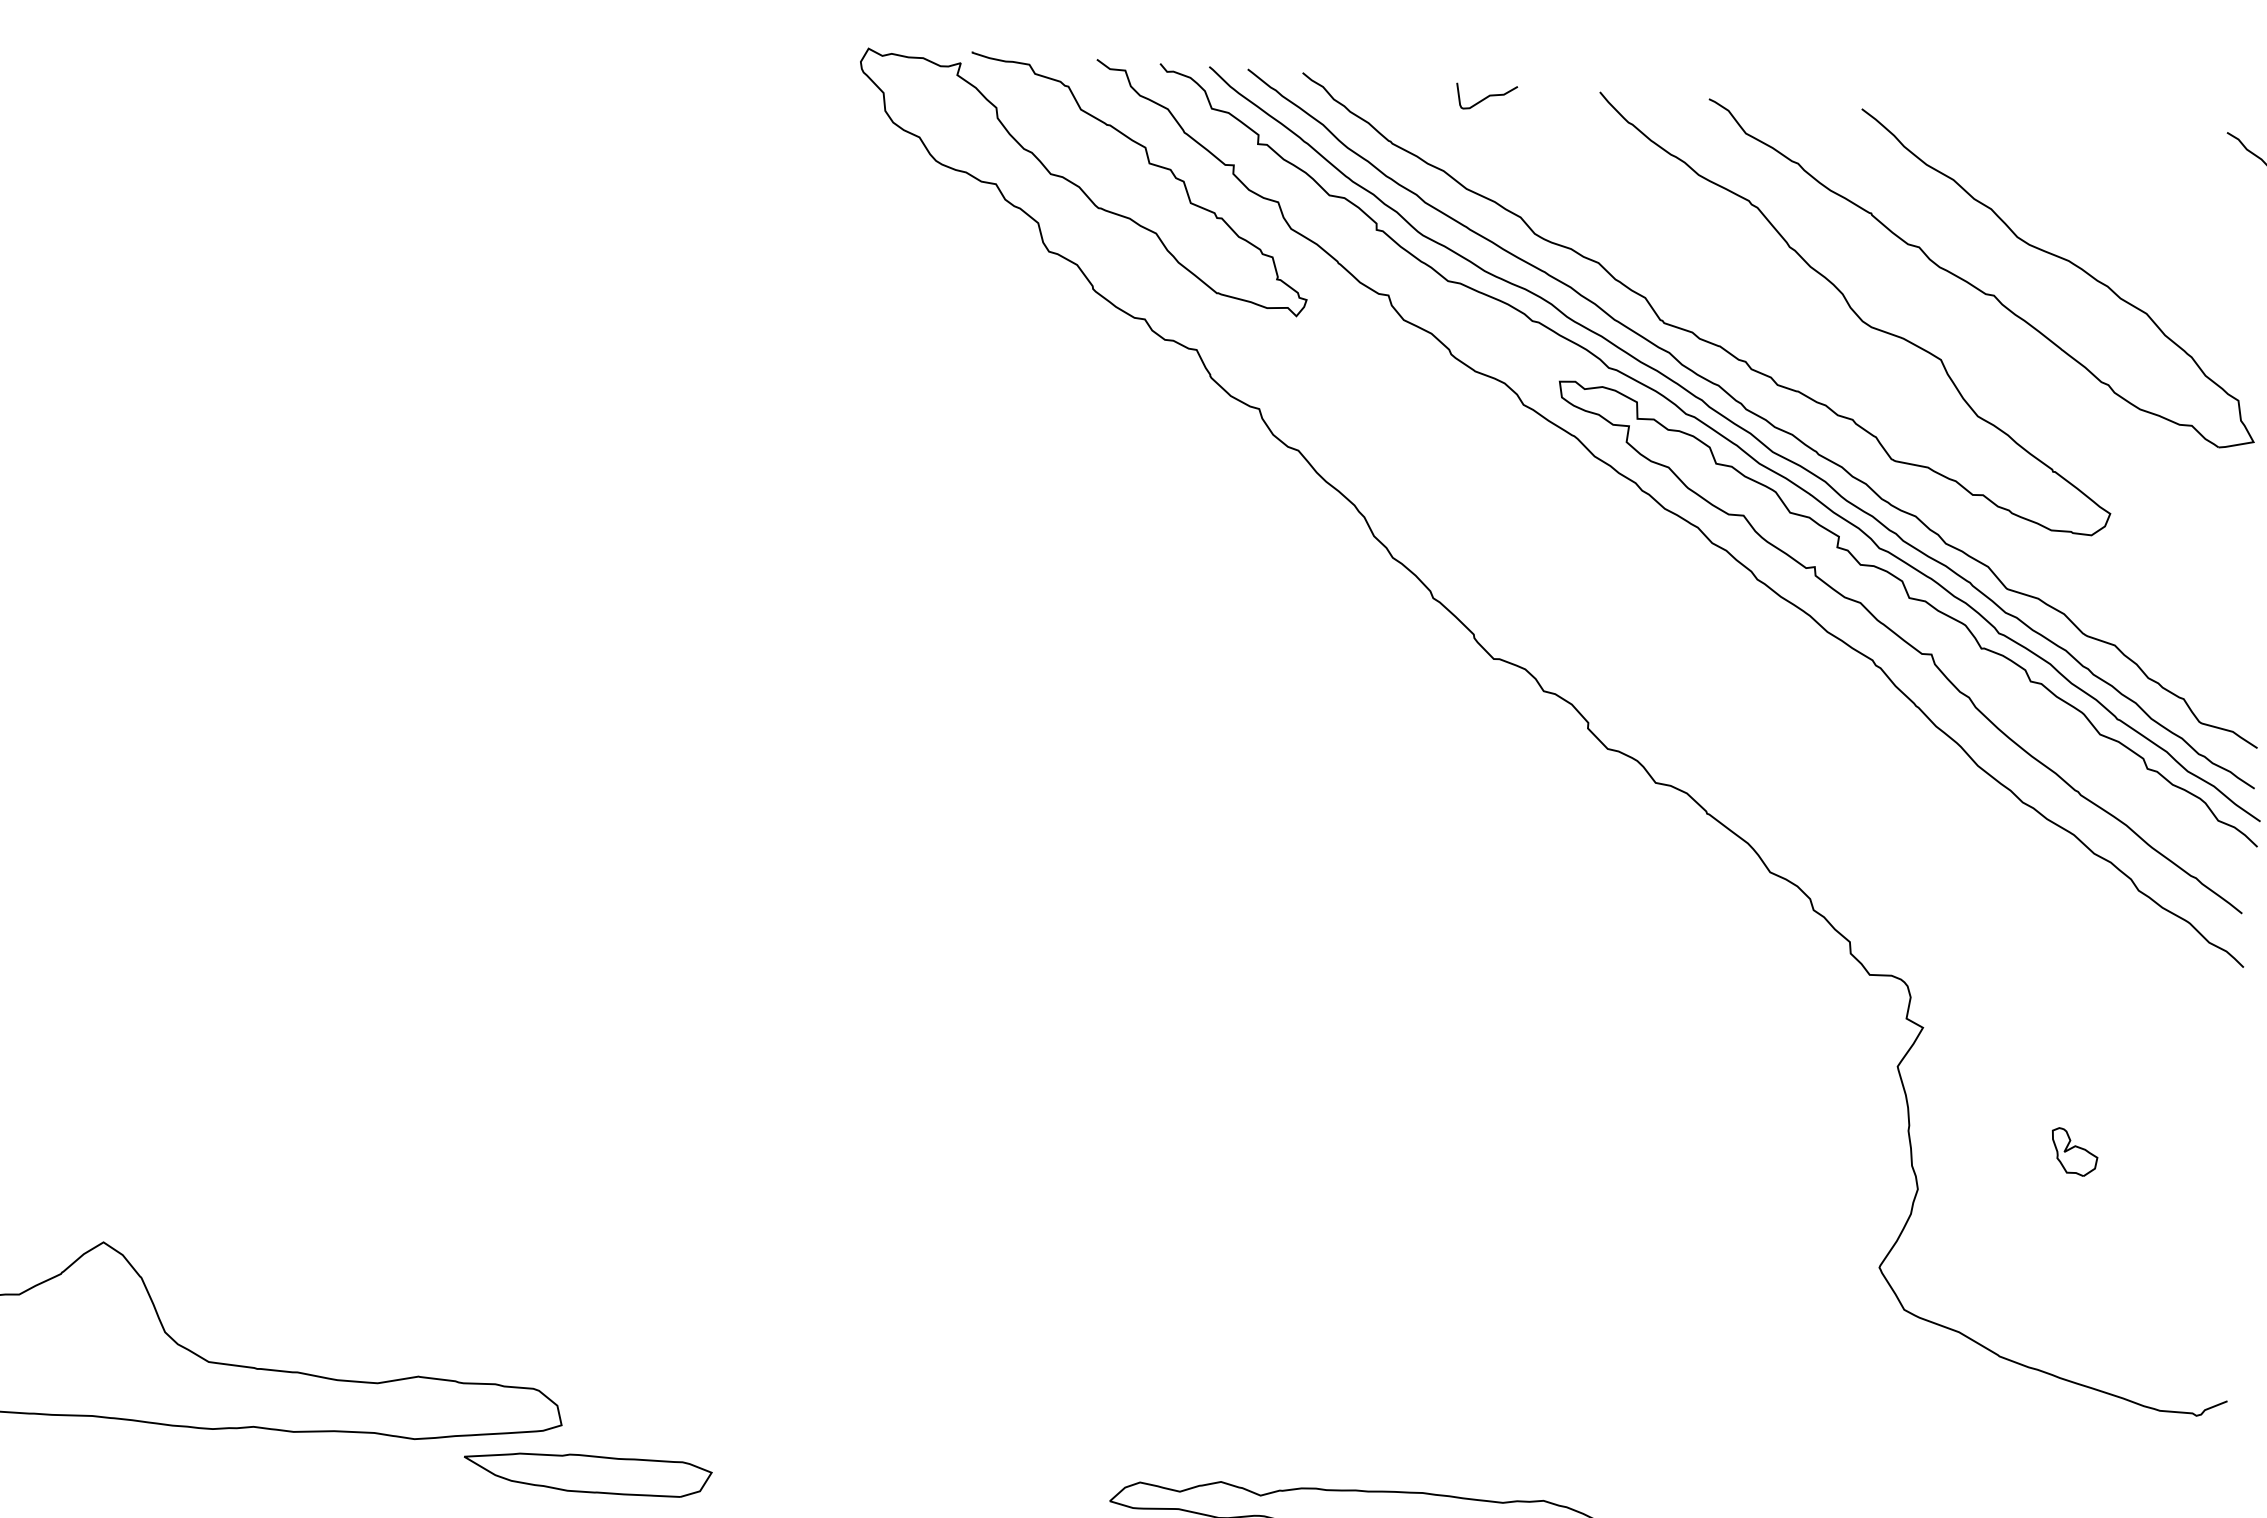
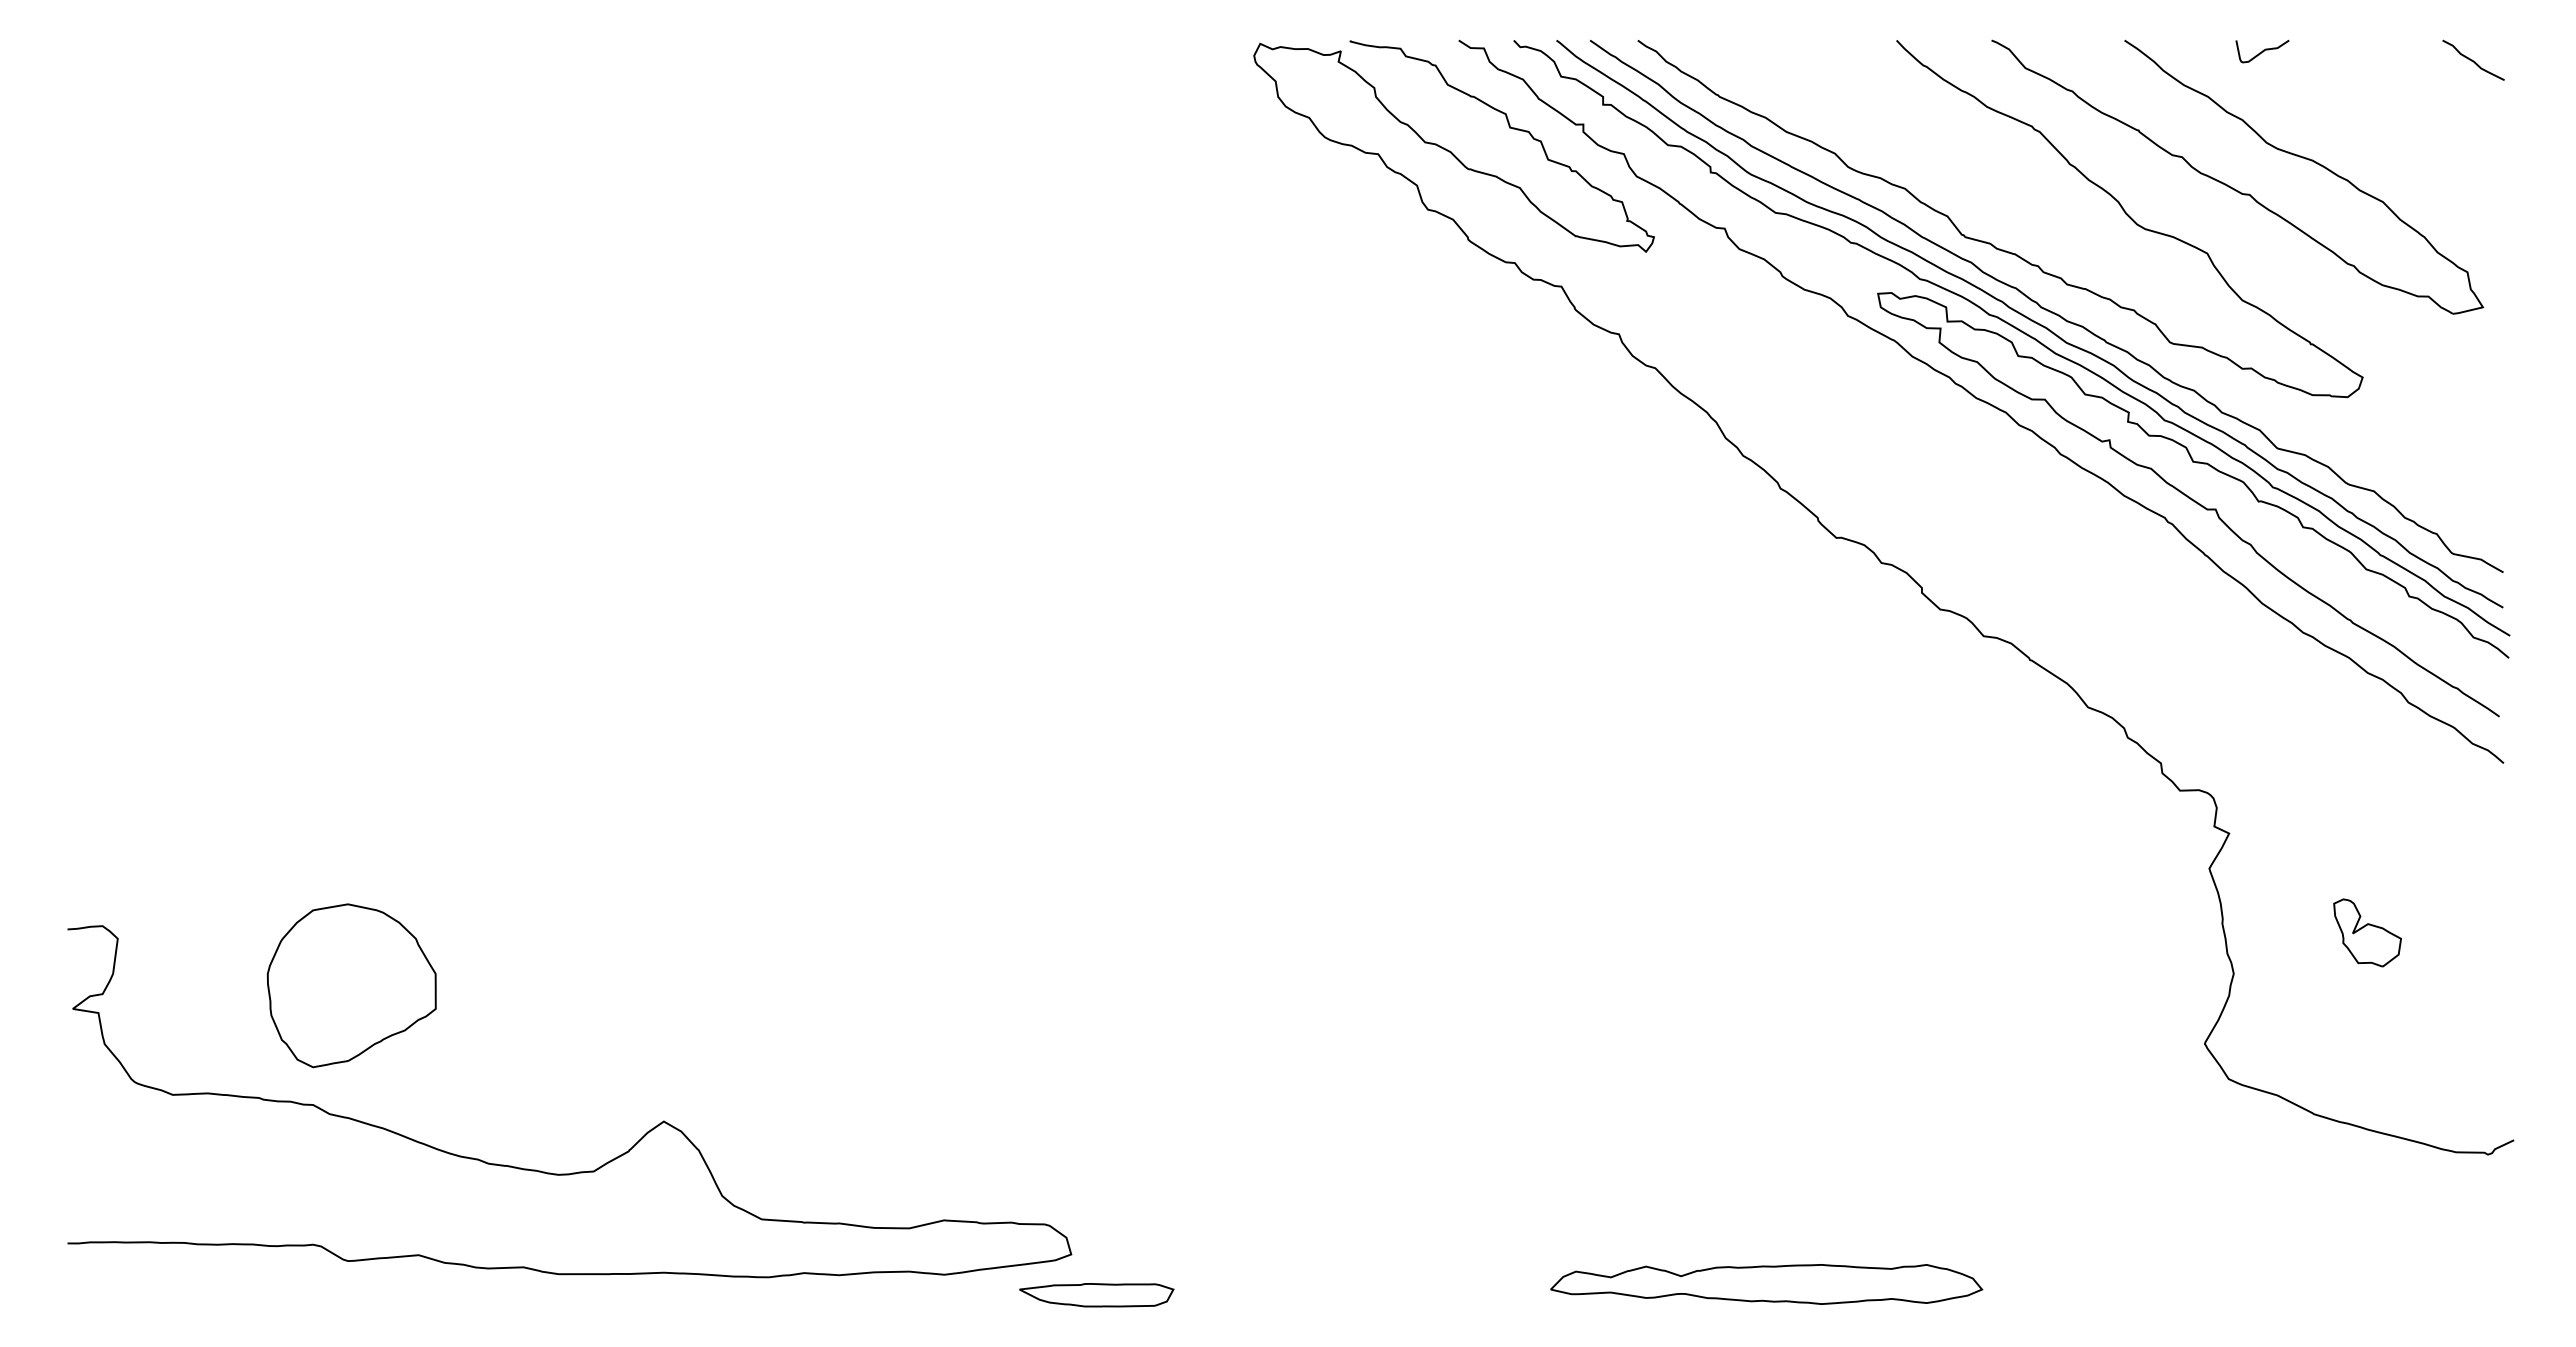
curve: (1486, 97) -> (2262, 51), moved
part: (2074, 1151) -> (2367, 932), size x1.67
part: (587, 1474) -> (1096, 1295), size x0.71

